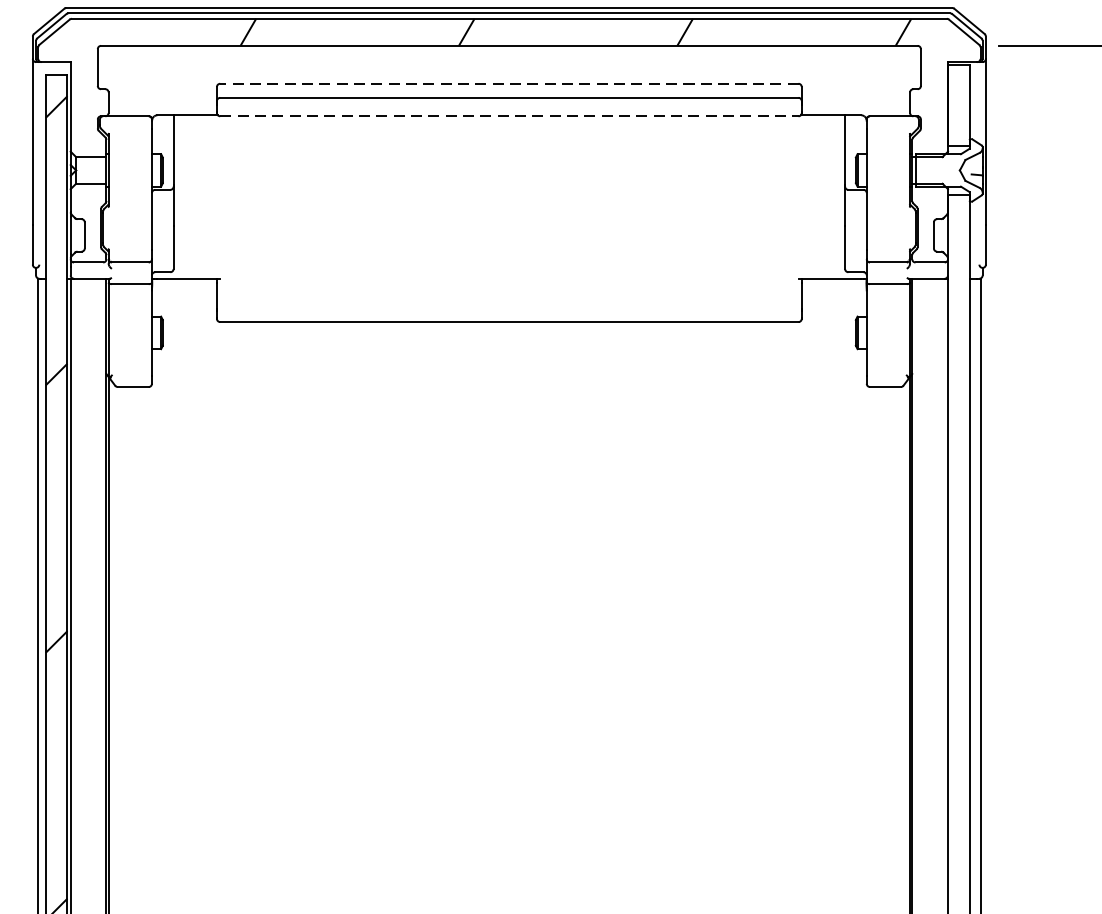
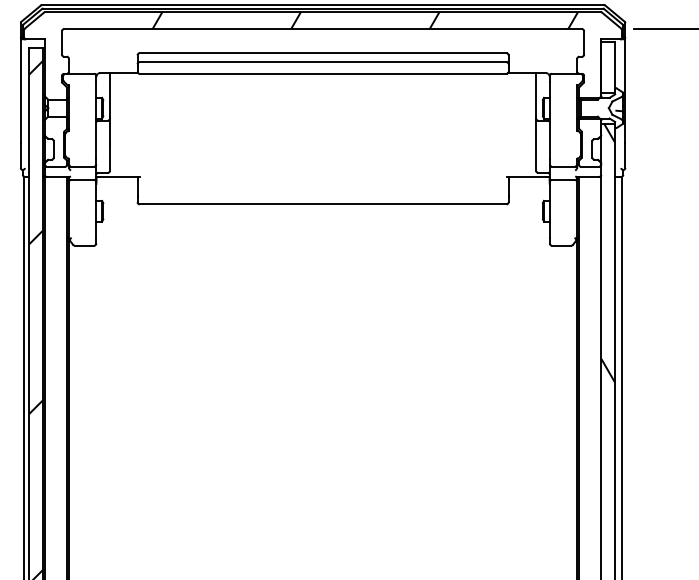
line: (508, 84) -> (322, 53), dashed -> solid
line: (510, 115) -> (323, 73), dashed -> solid
hatch: (959, 397) -> (608, 252), added

